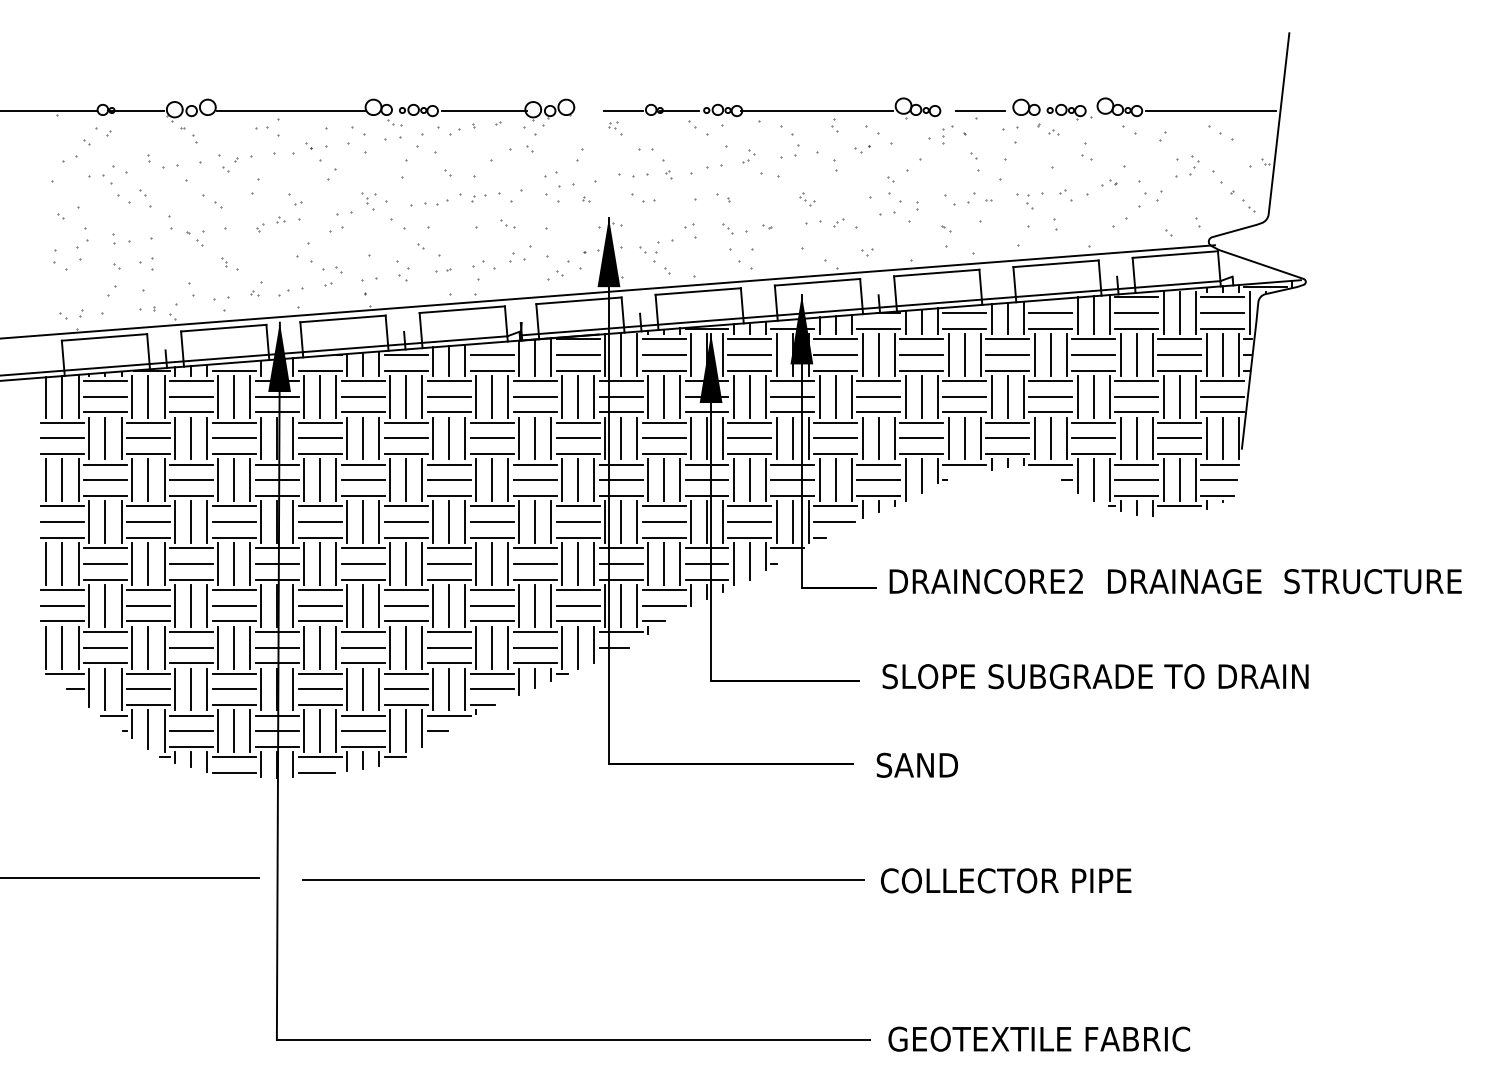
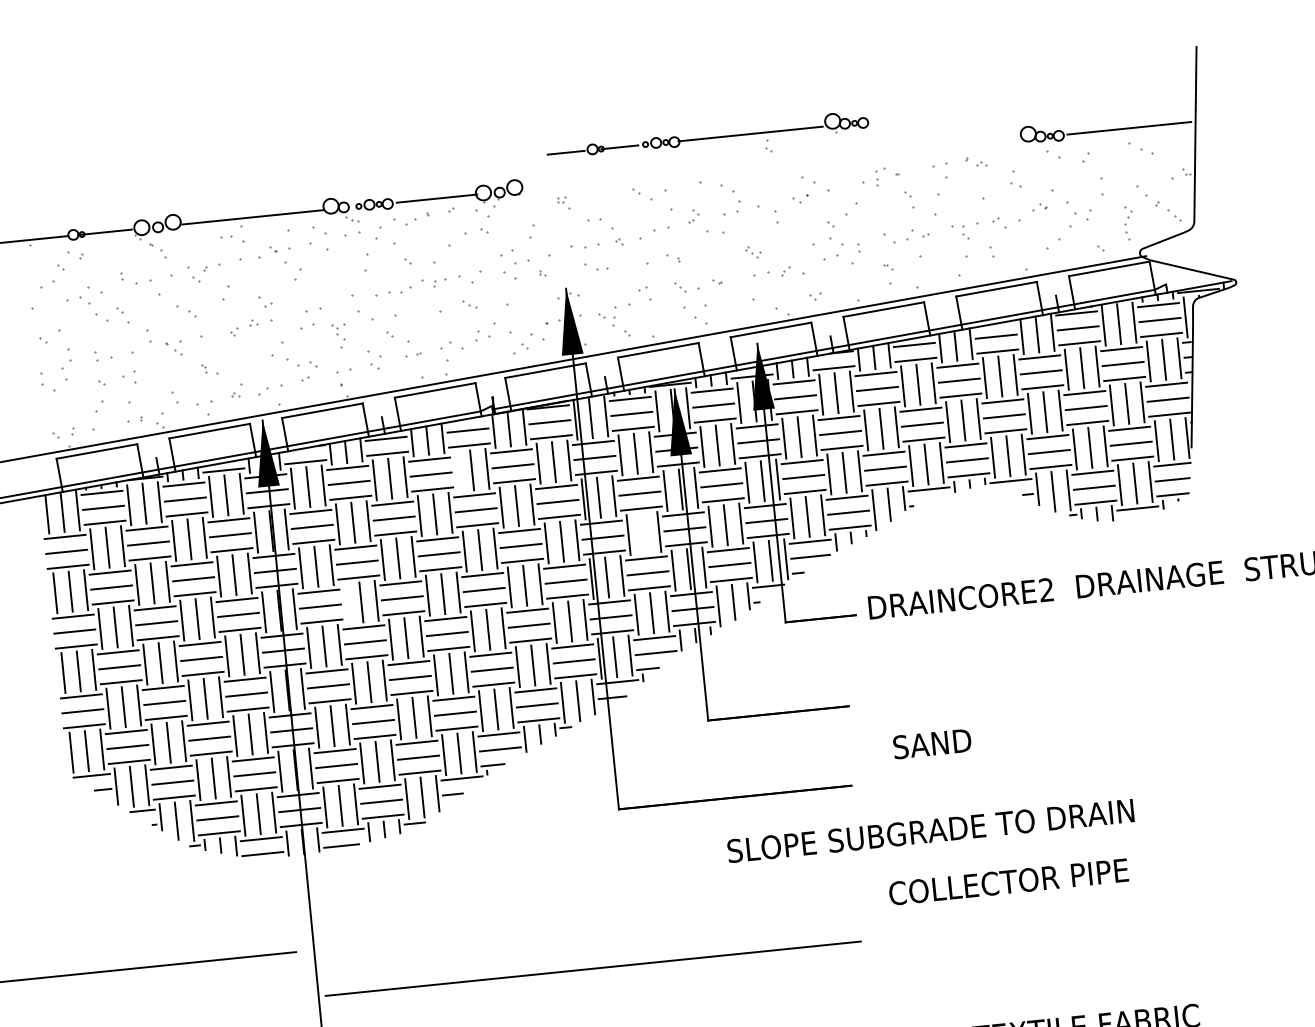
part: (1023, 109) -> (950, 145), removed
part: (772, 114) -> (708, 142), moved
part: (1194, 165) -> (1128, 215), moved
part: (368, 201) -> (338, 331), moved
line: (476, 396) -> (457, 471), removed
line: (664, 480) -> (644, 533), removed
line: (347, 522) -> (346, 604), removed
text: (1095, 676) -> (930, 830), moved
text: (916, 764) -> (931, 743), moved
line: (583, 879) -> (593, 968), moved

